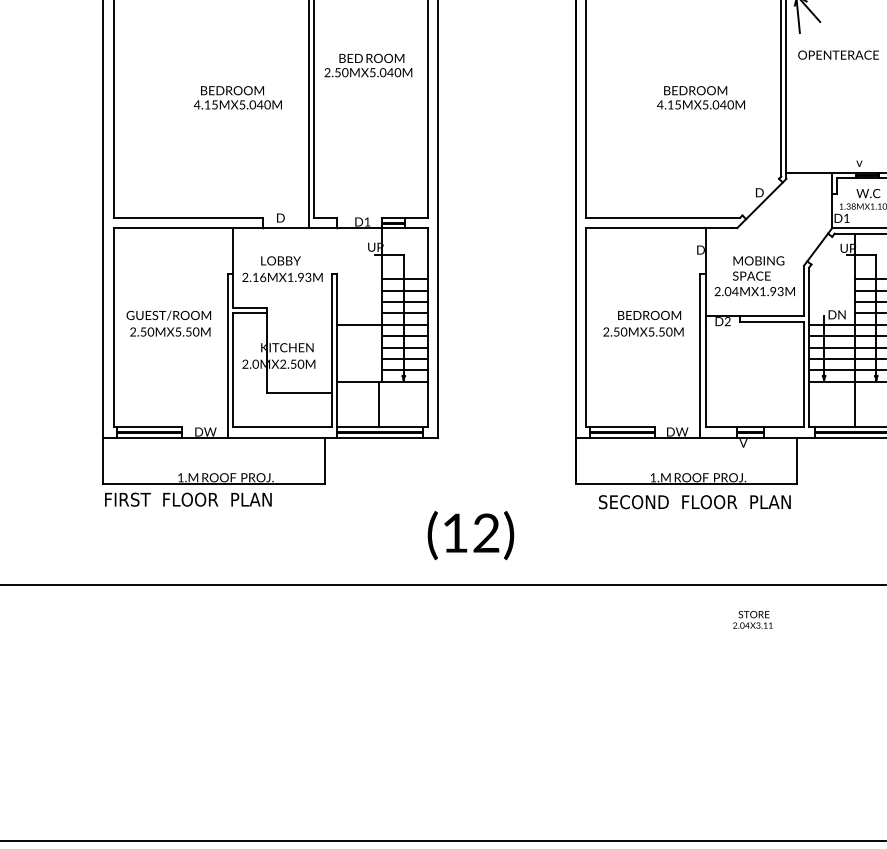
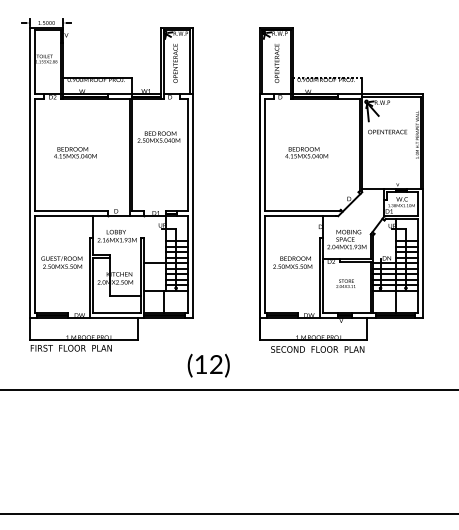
text: (238, 97) -> (75, 152), moved
text: (700, 97) -> (306, 152), moved
text: (751, 619) -> (345, 283), moved

